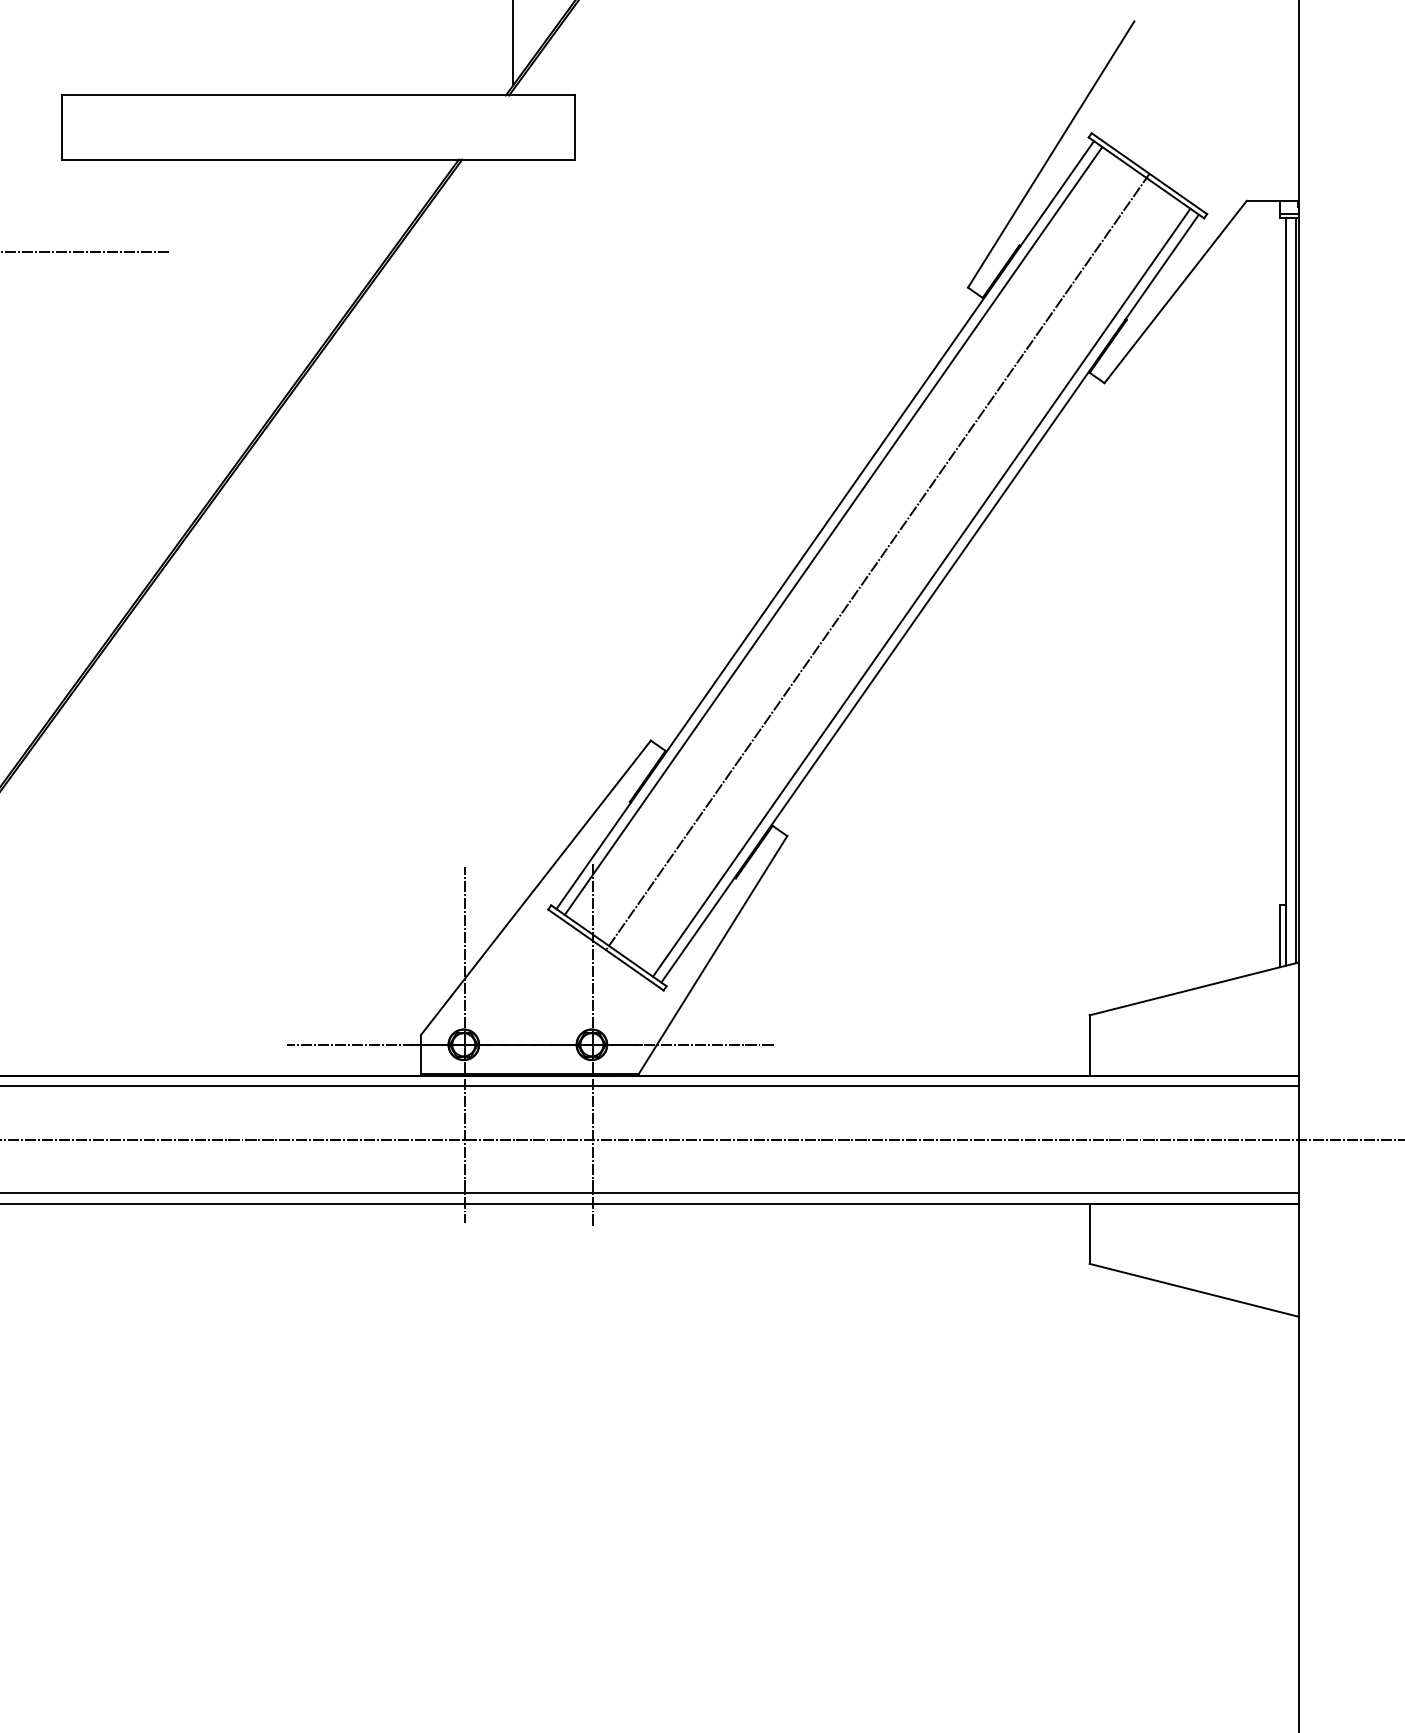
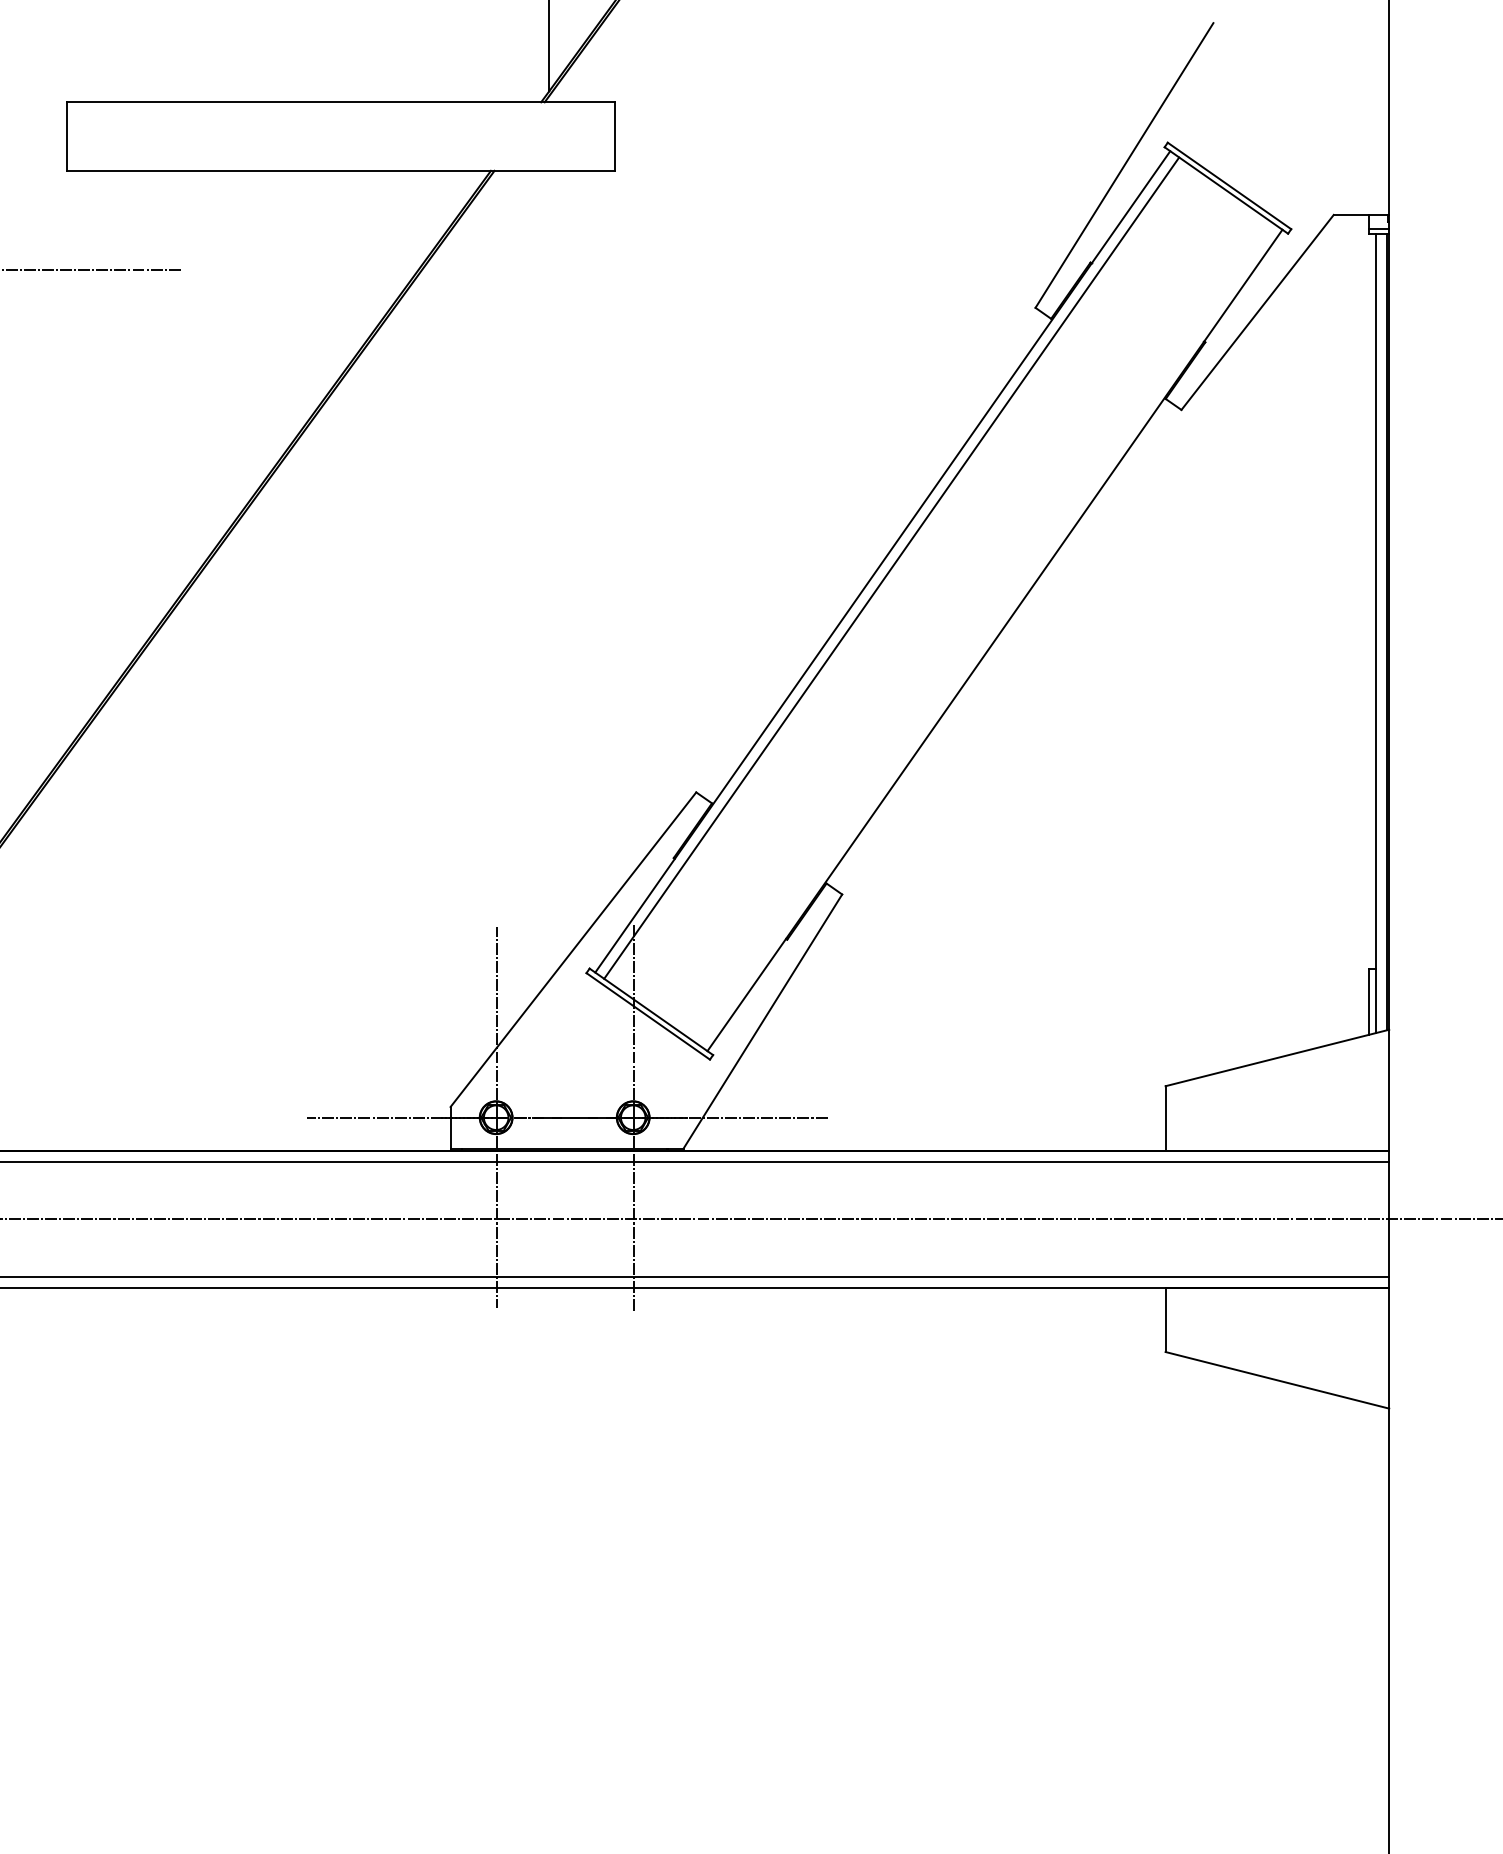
line: (877, 562) -> (938, 601), removed
line: (921, 592) -> (985, 633), removed

